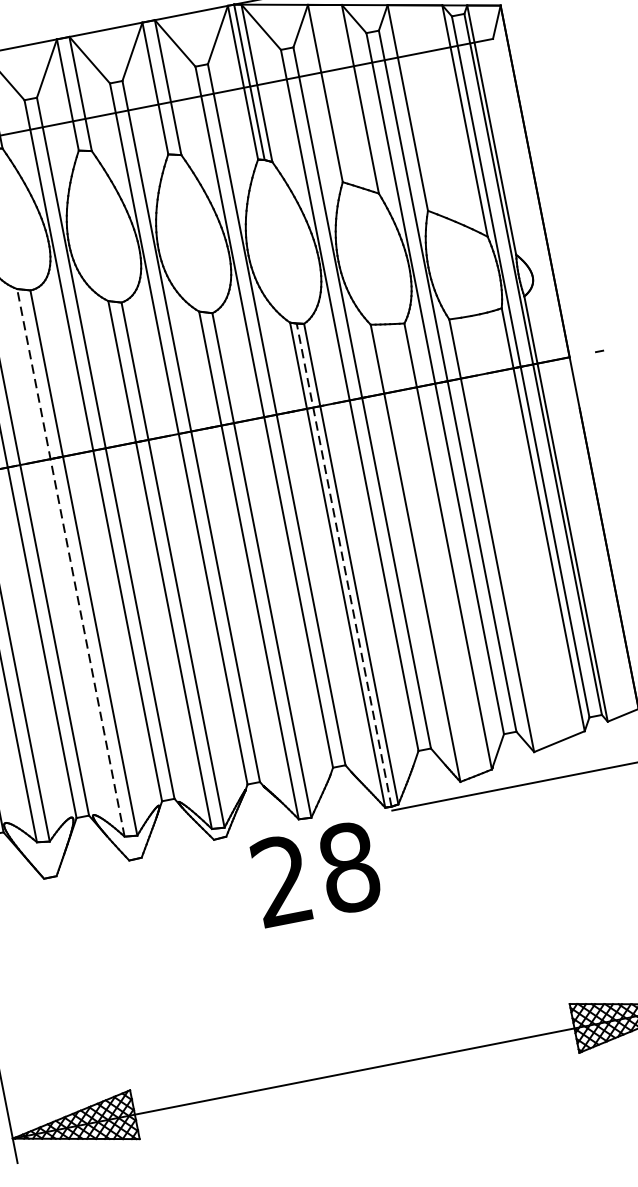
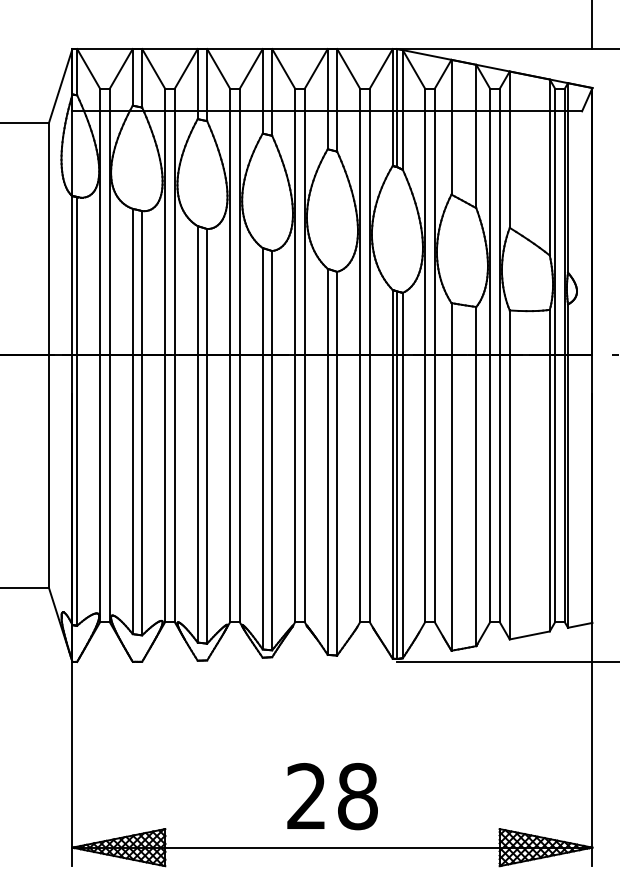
line: (70, 561) -> (197, 433), dashed -> solid
line: (344, 565) -> (397, 475), dashed -> solid
text: (316, 874) -> (332, 796), moved

